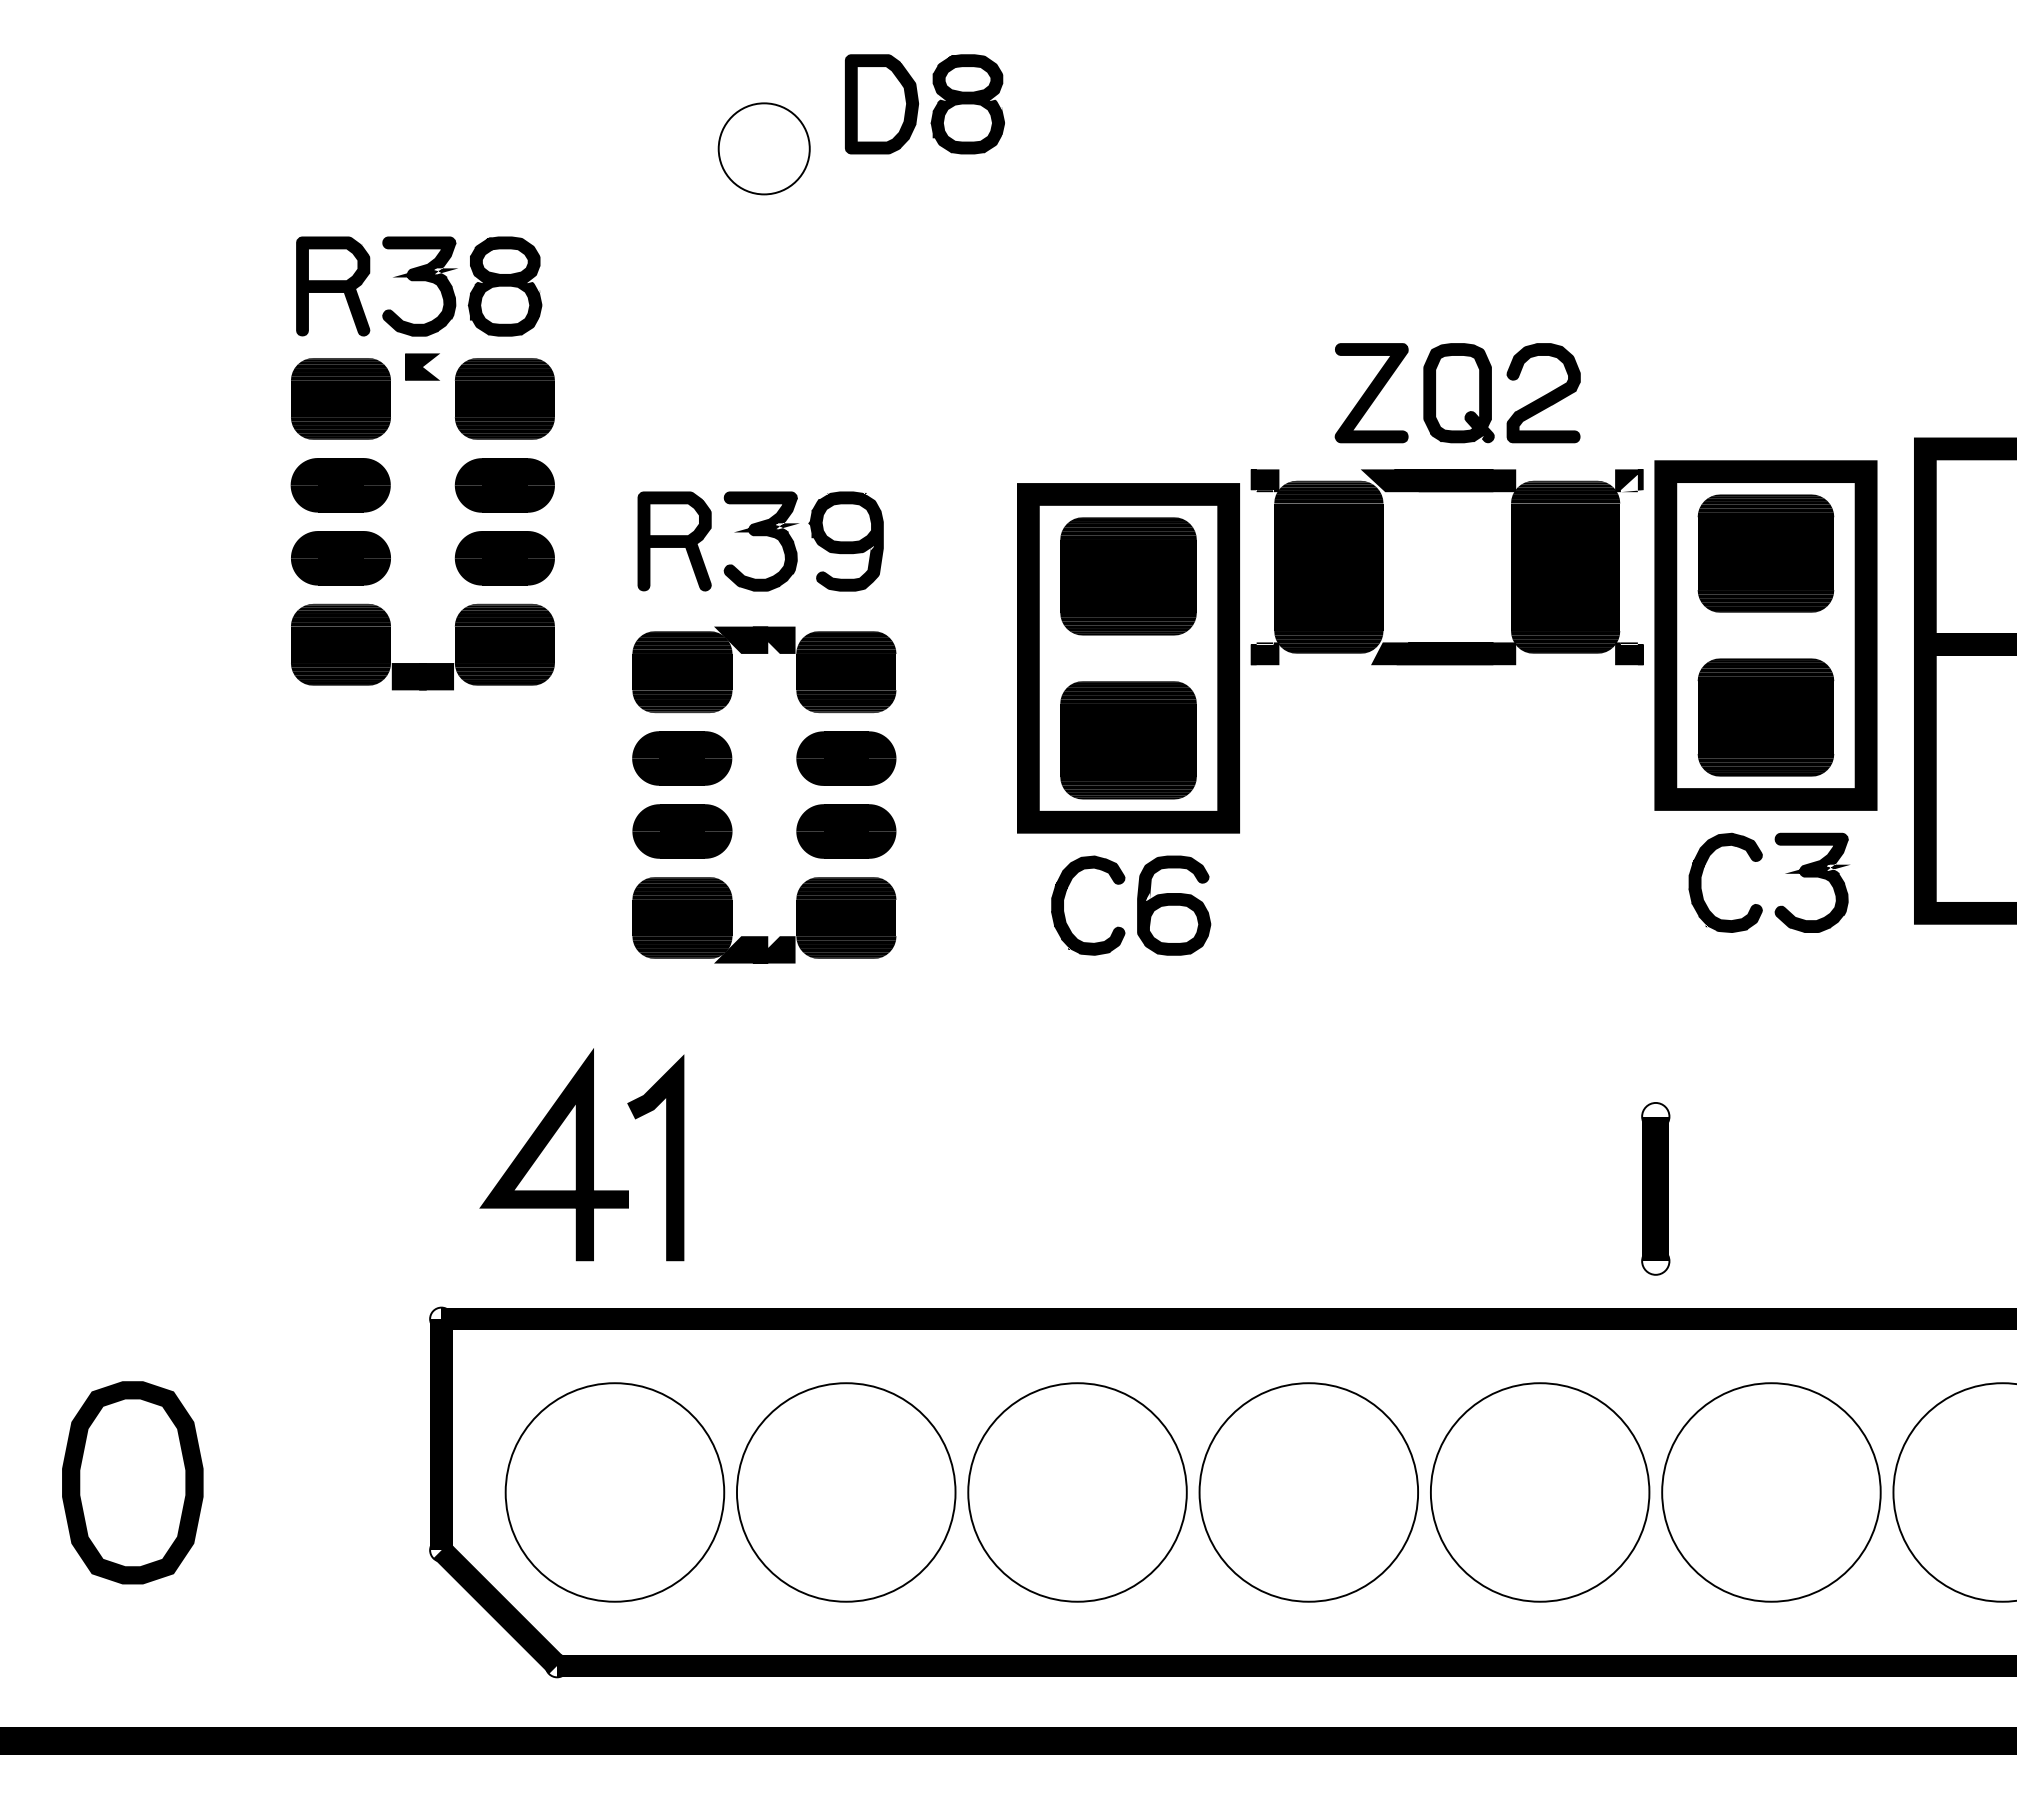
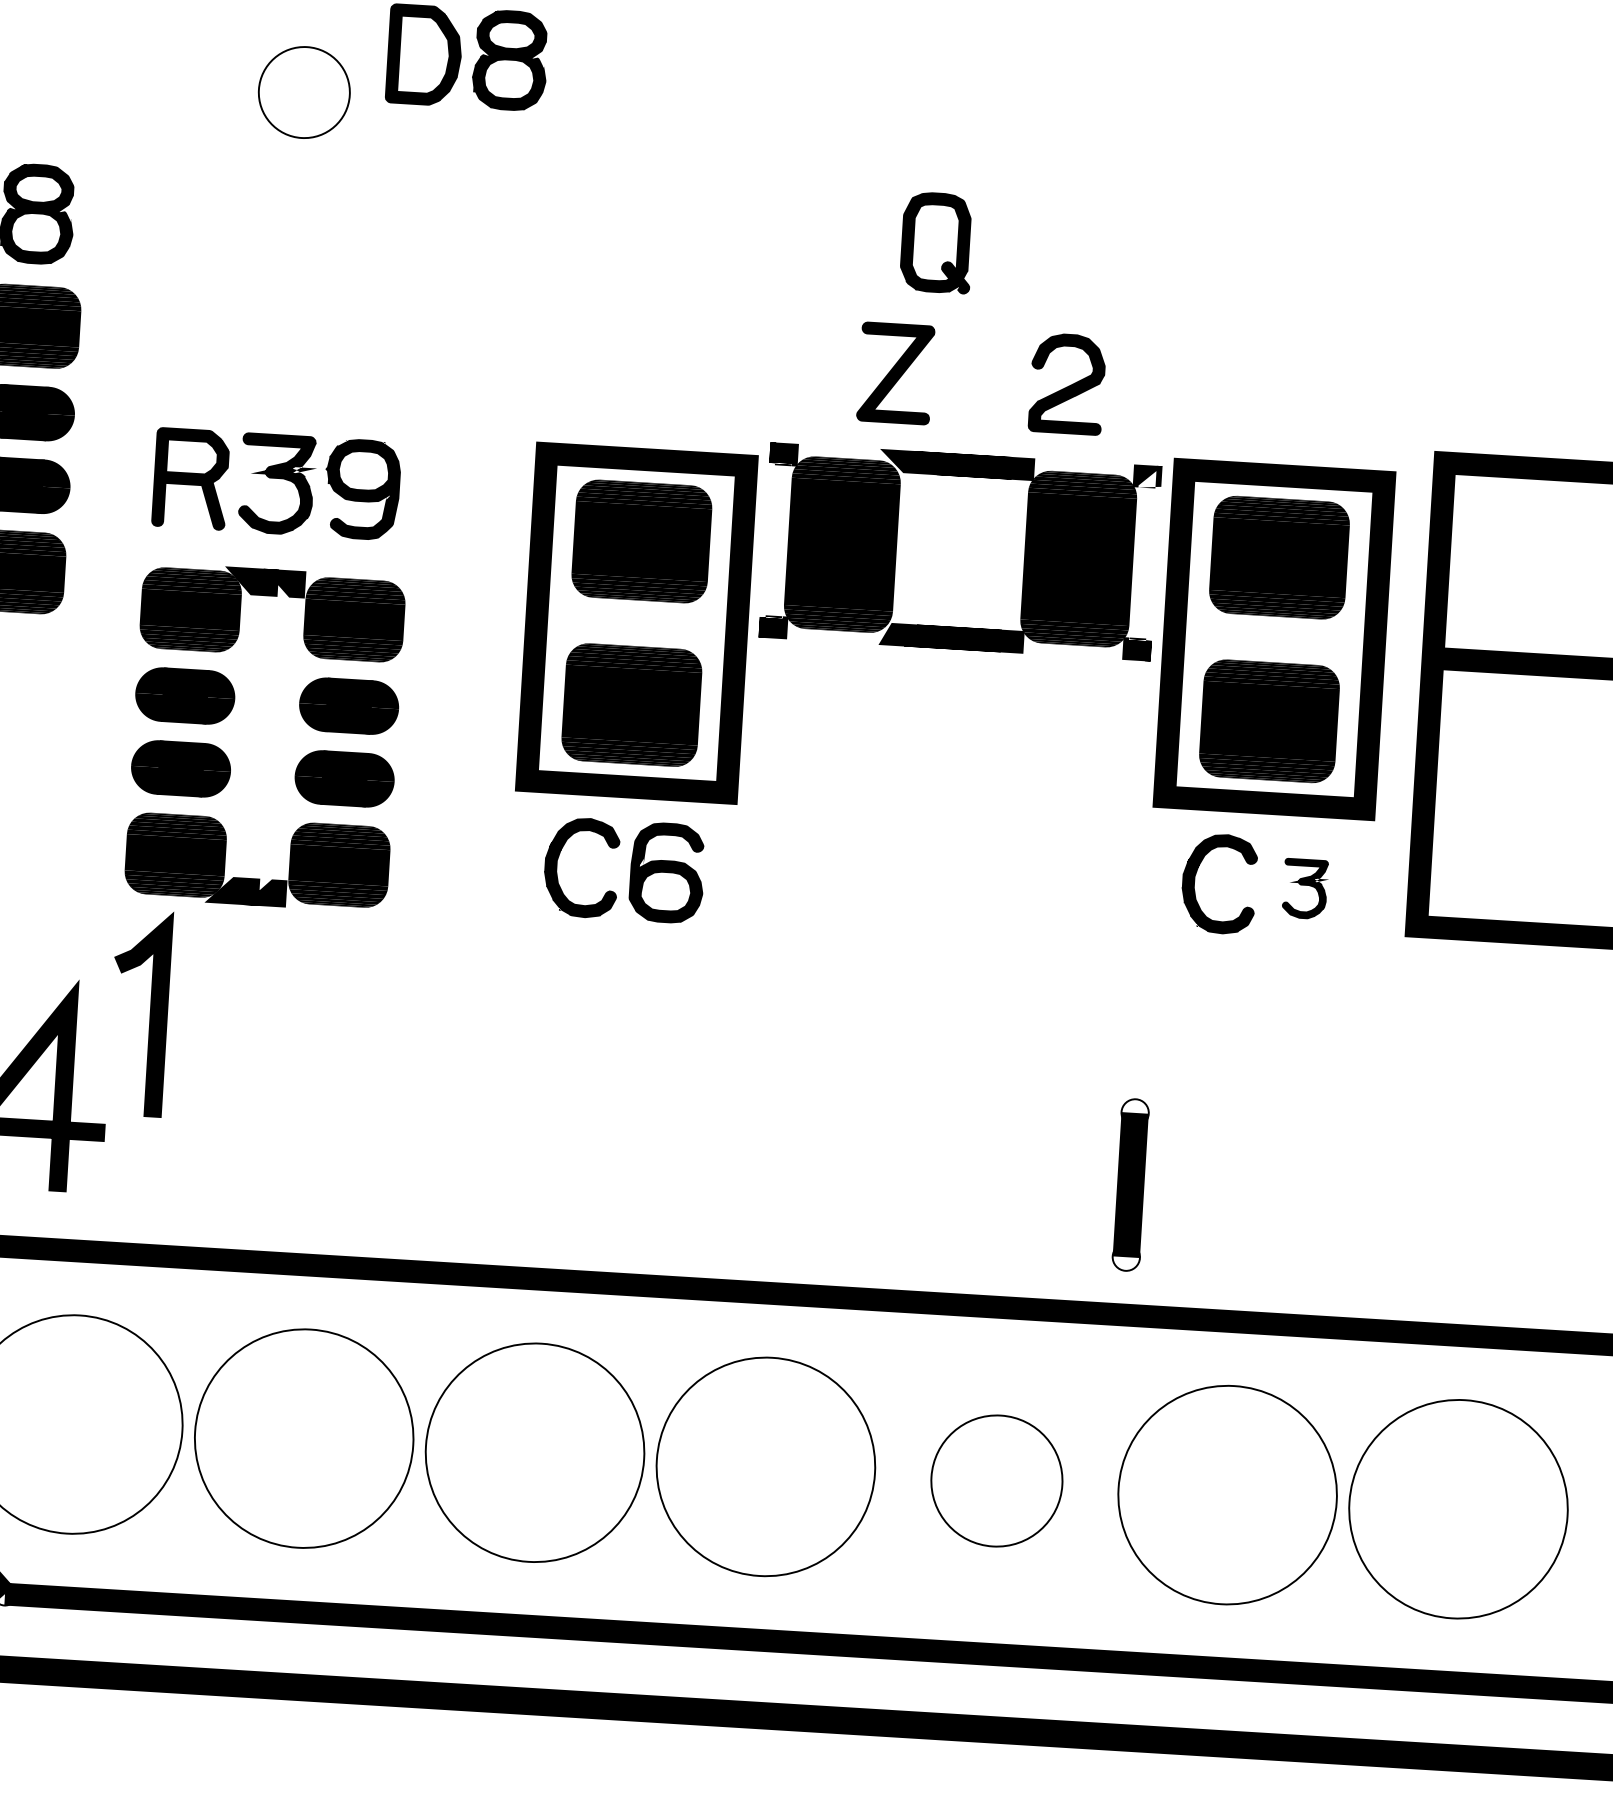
part: (1458, 393) -> (936, 243), moved
part: (1811, 882) -> (1304, 888), size x0.6
line: (666, 1157) -> (150, 1013), moved
part: (1540, 1492) -> (997, 1481), size x0.6

